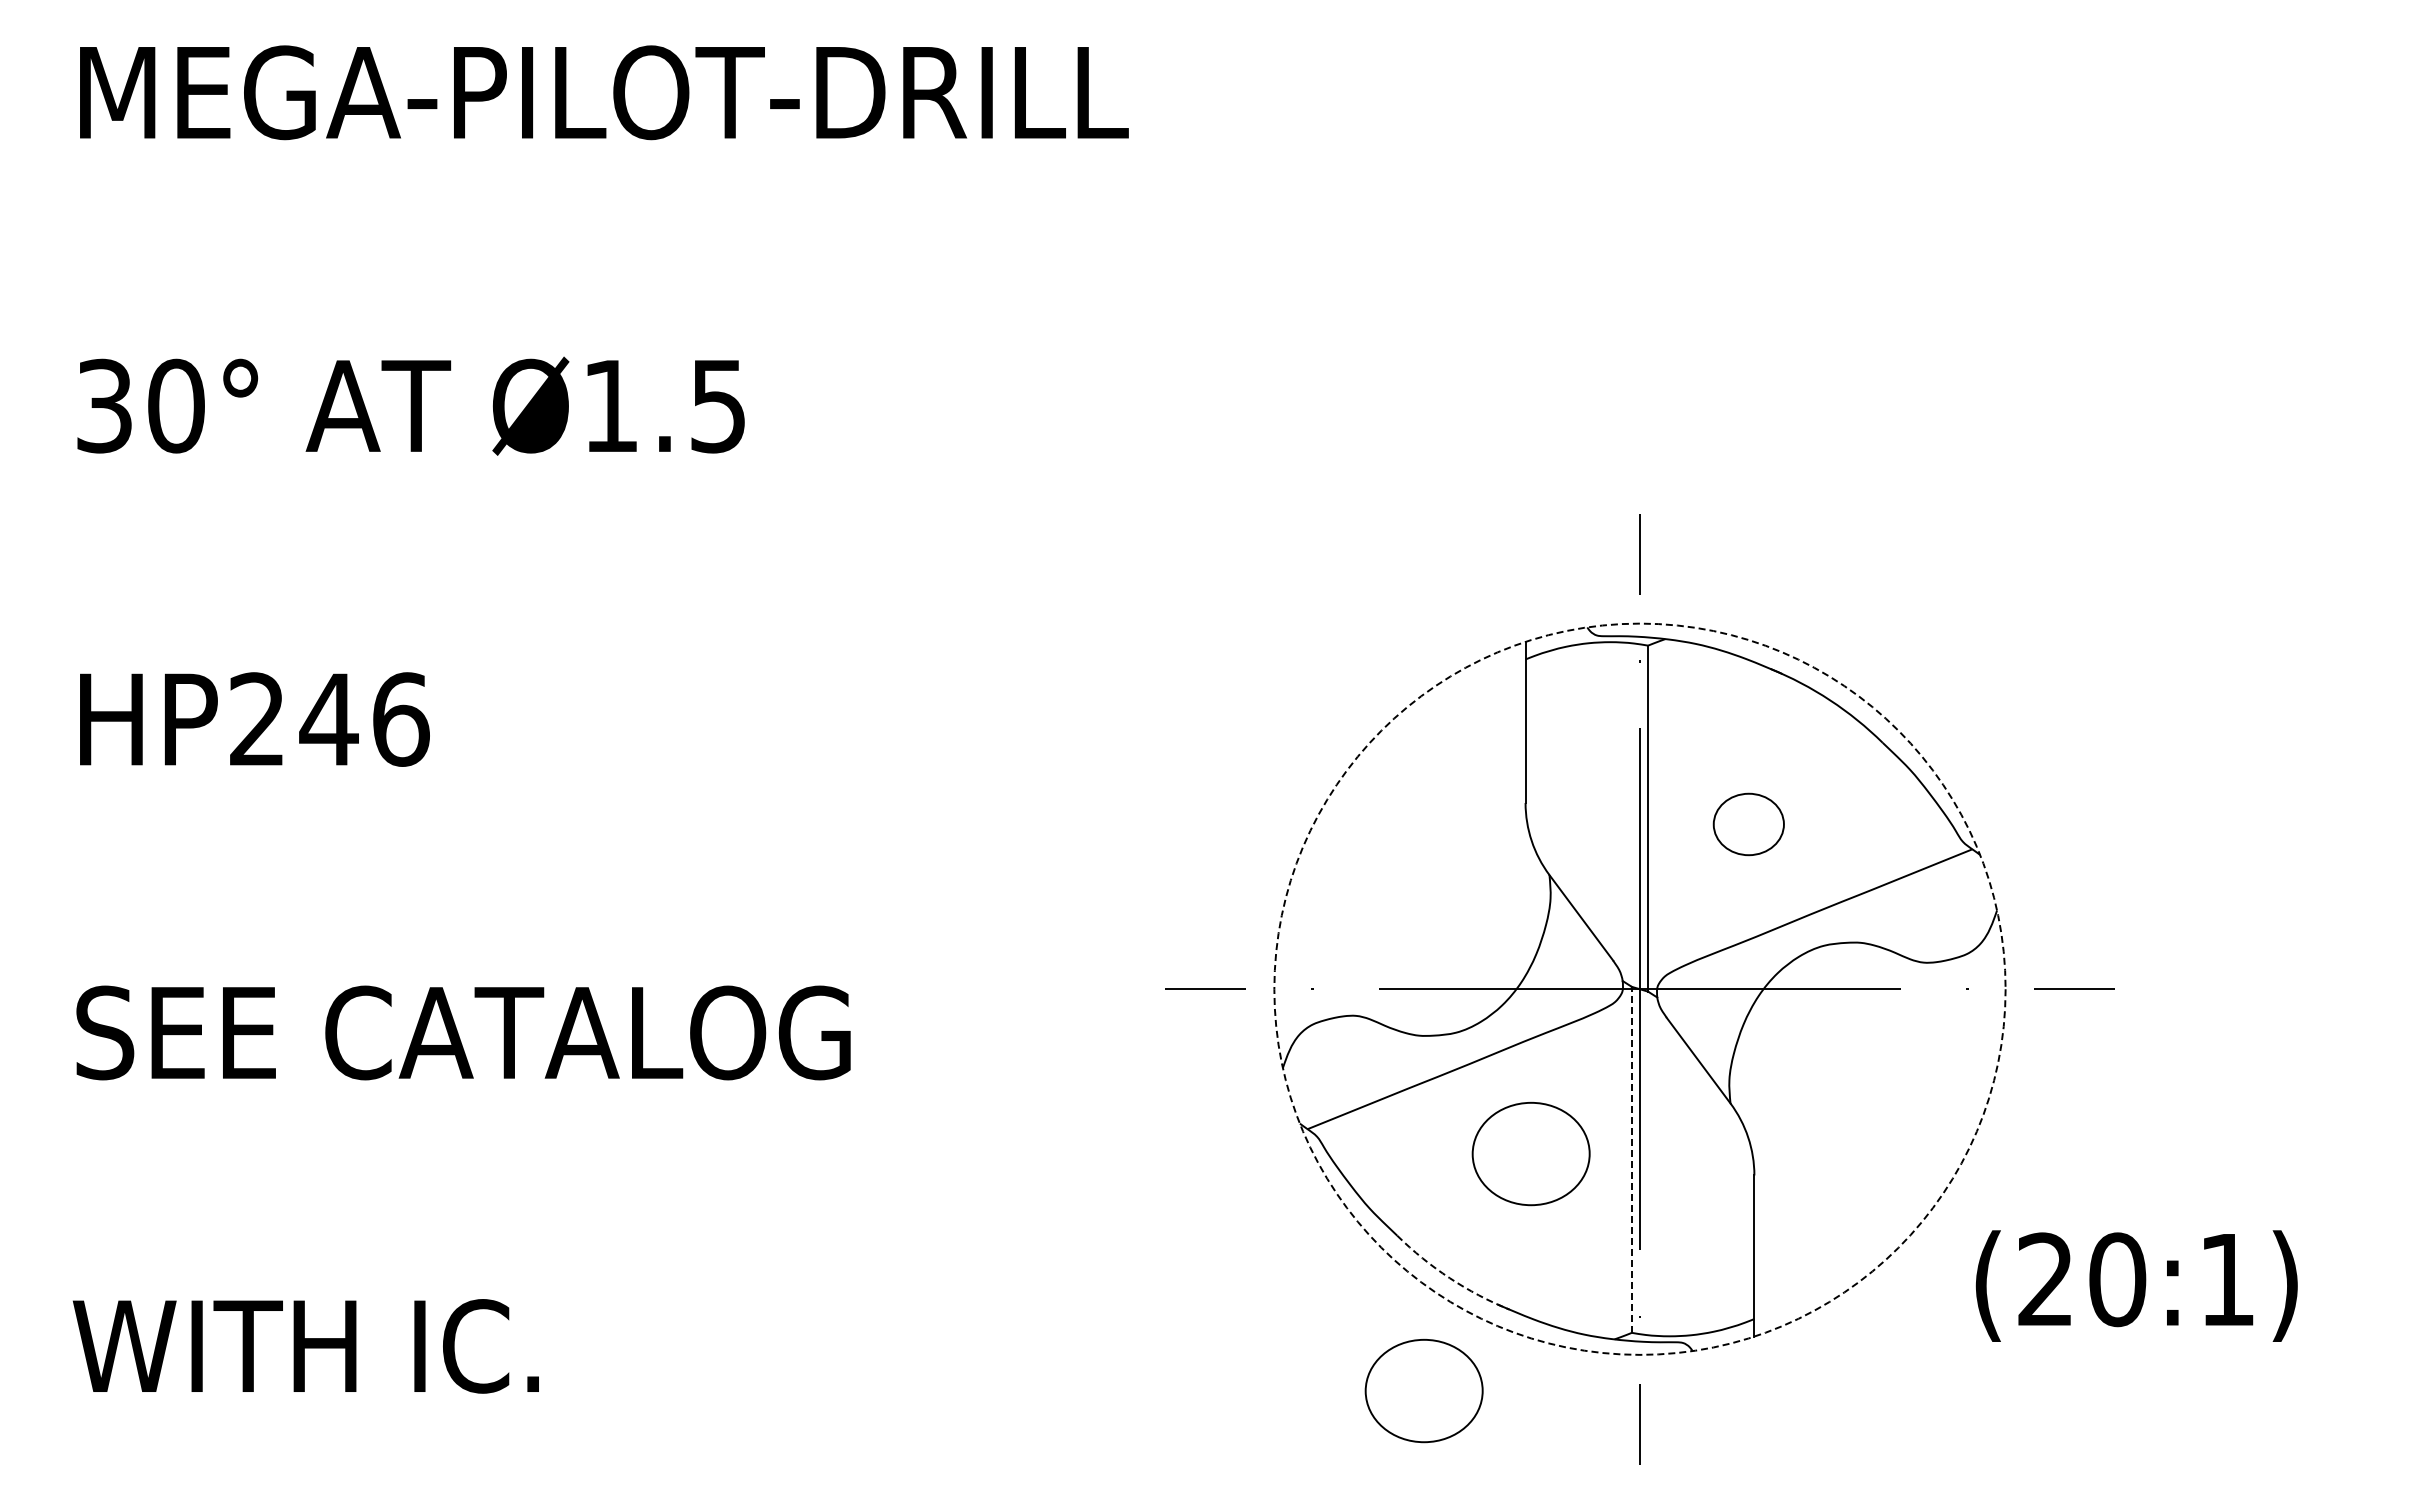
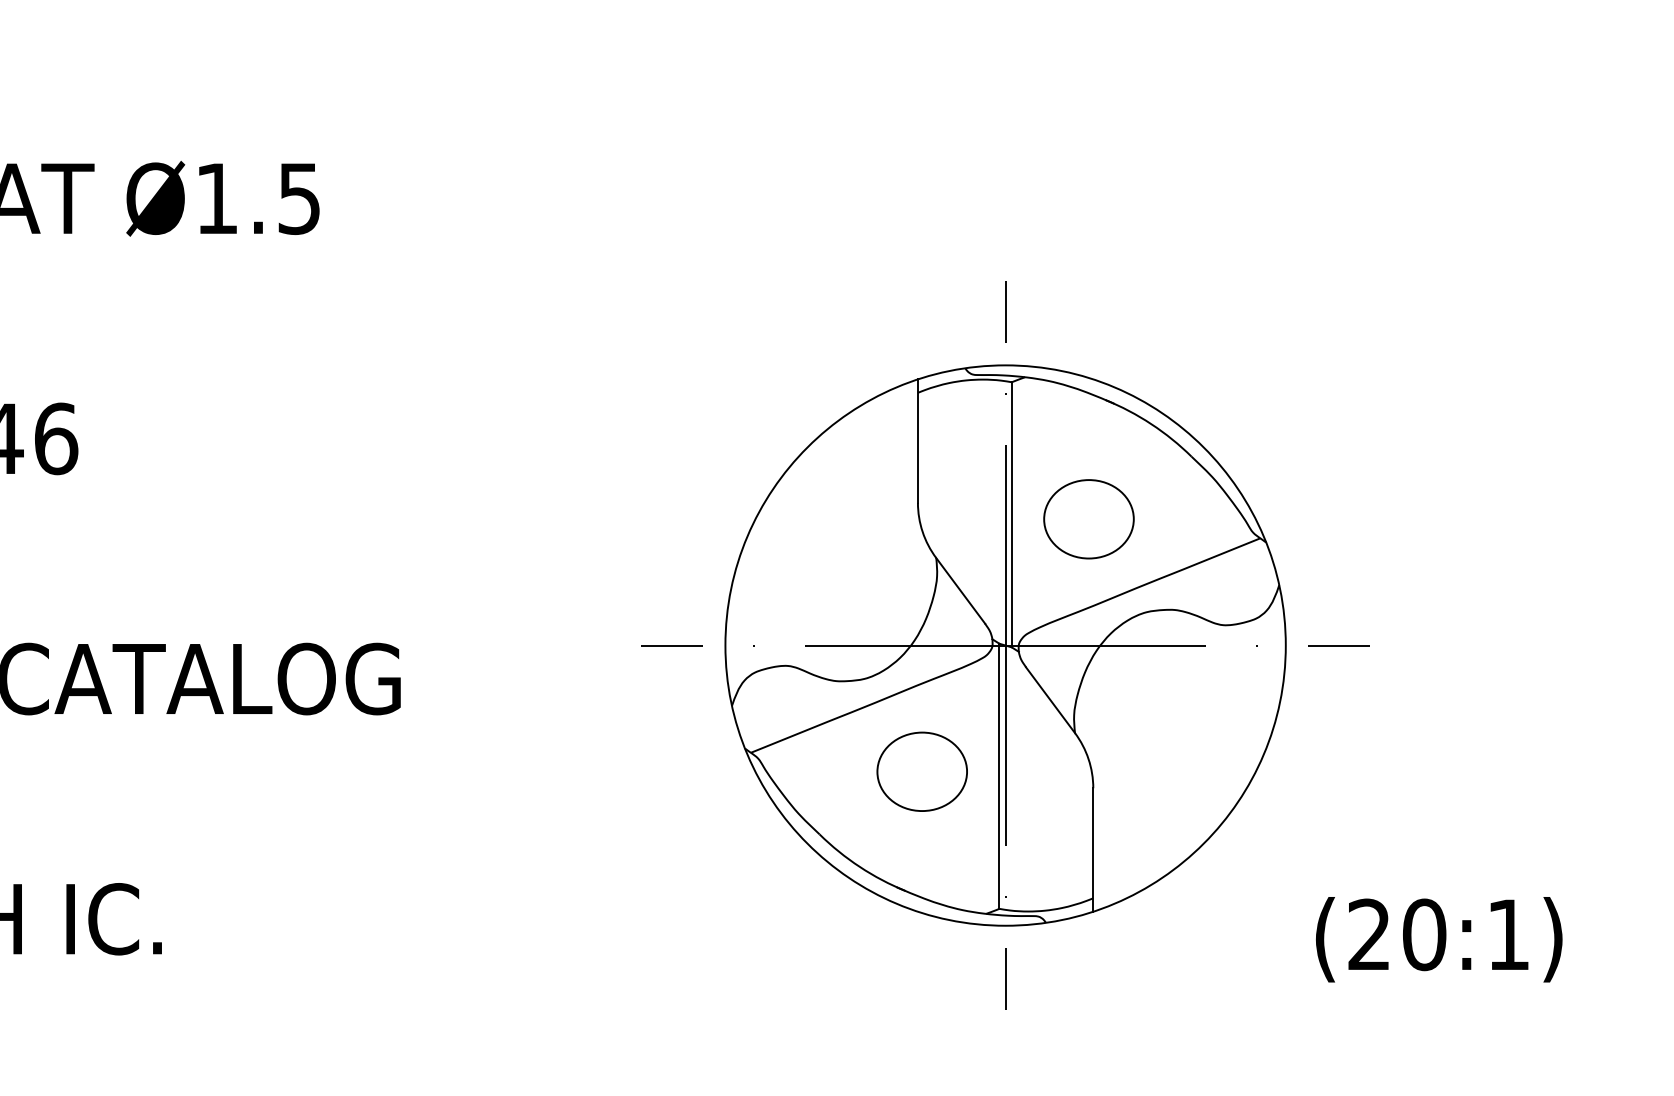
part: (1748, 824) -> (1088, 519), size x1.67
circle: (1639, 988) -> (1005, 644), dashed -> solid
line: (1631, 1159) -> (999, 776), dashed -> solid
arc: (1449, 1278) -> (859, 867), dashed -> solid
text: (2136, 1285) -> (1438, 939), moved
part: (1423, 1390) -> (839, 953), removed

